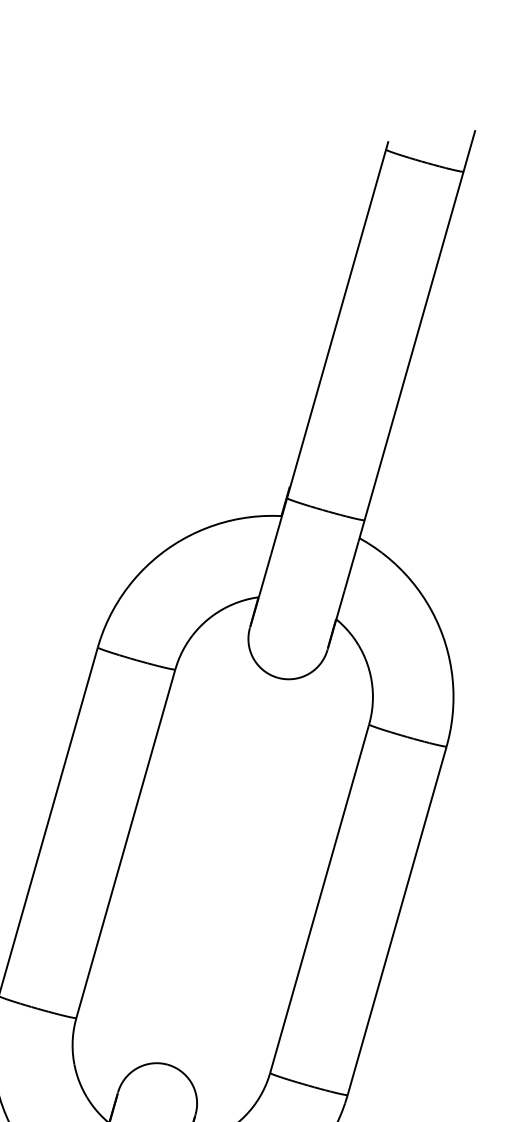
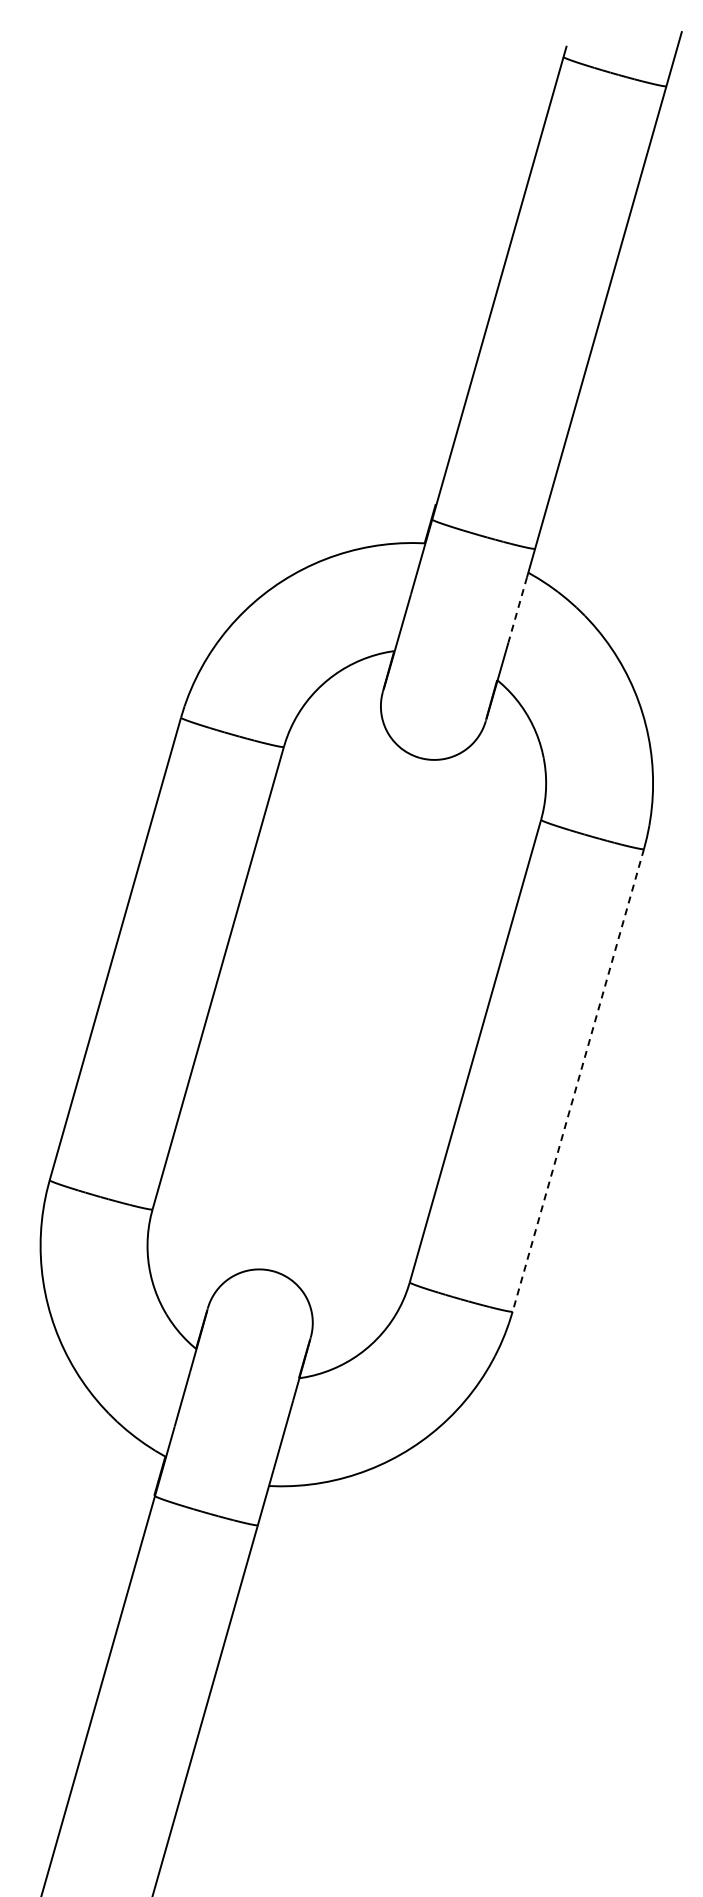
line: (351, 565) -> (517, 609), solid -> dashed
line: (397, 920) -> (578, 1080), solid -> dashed

